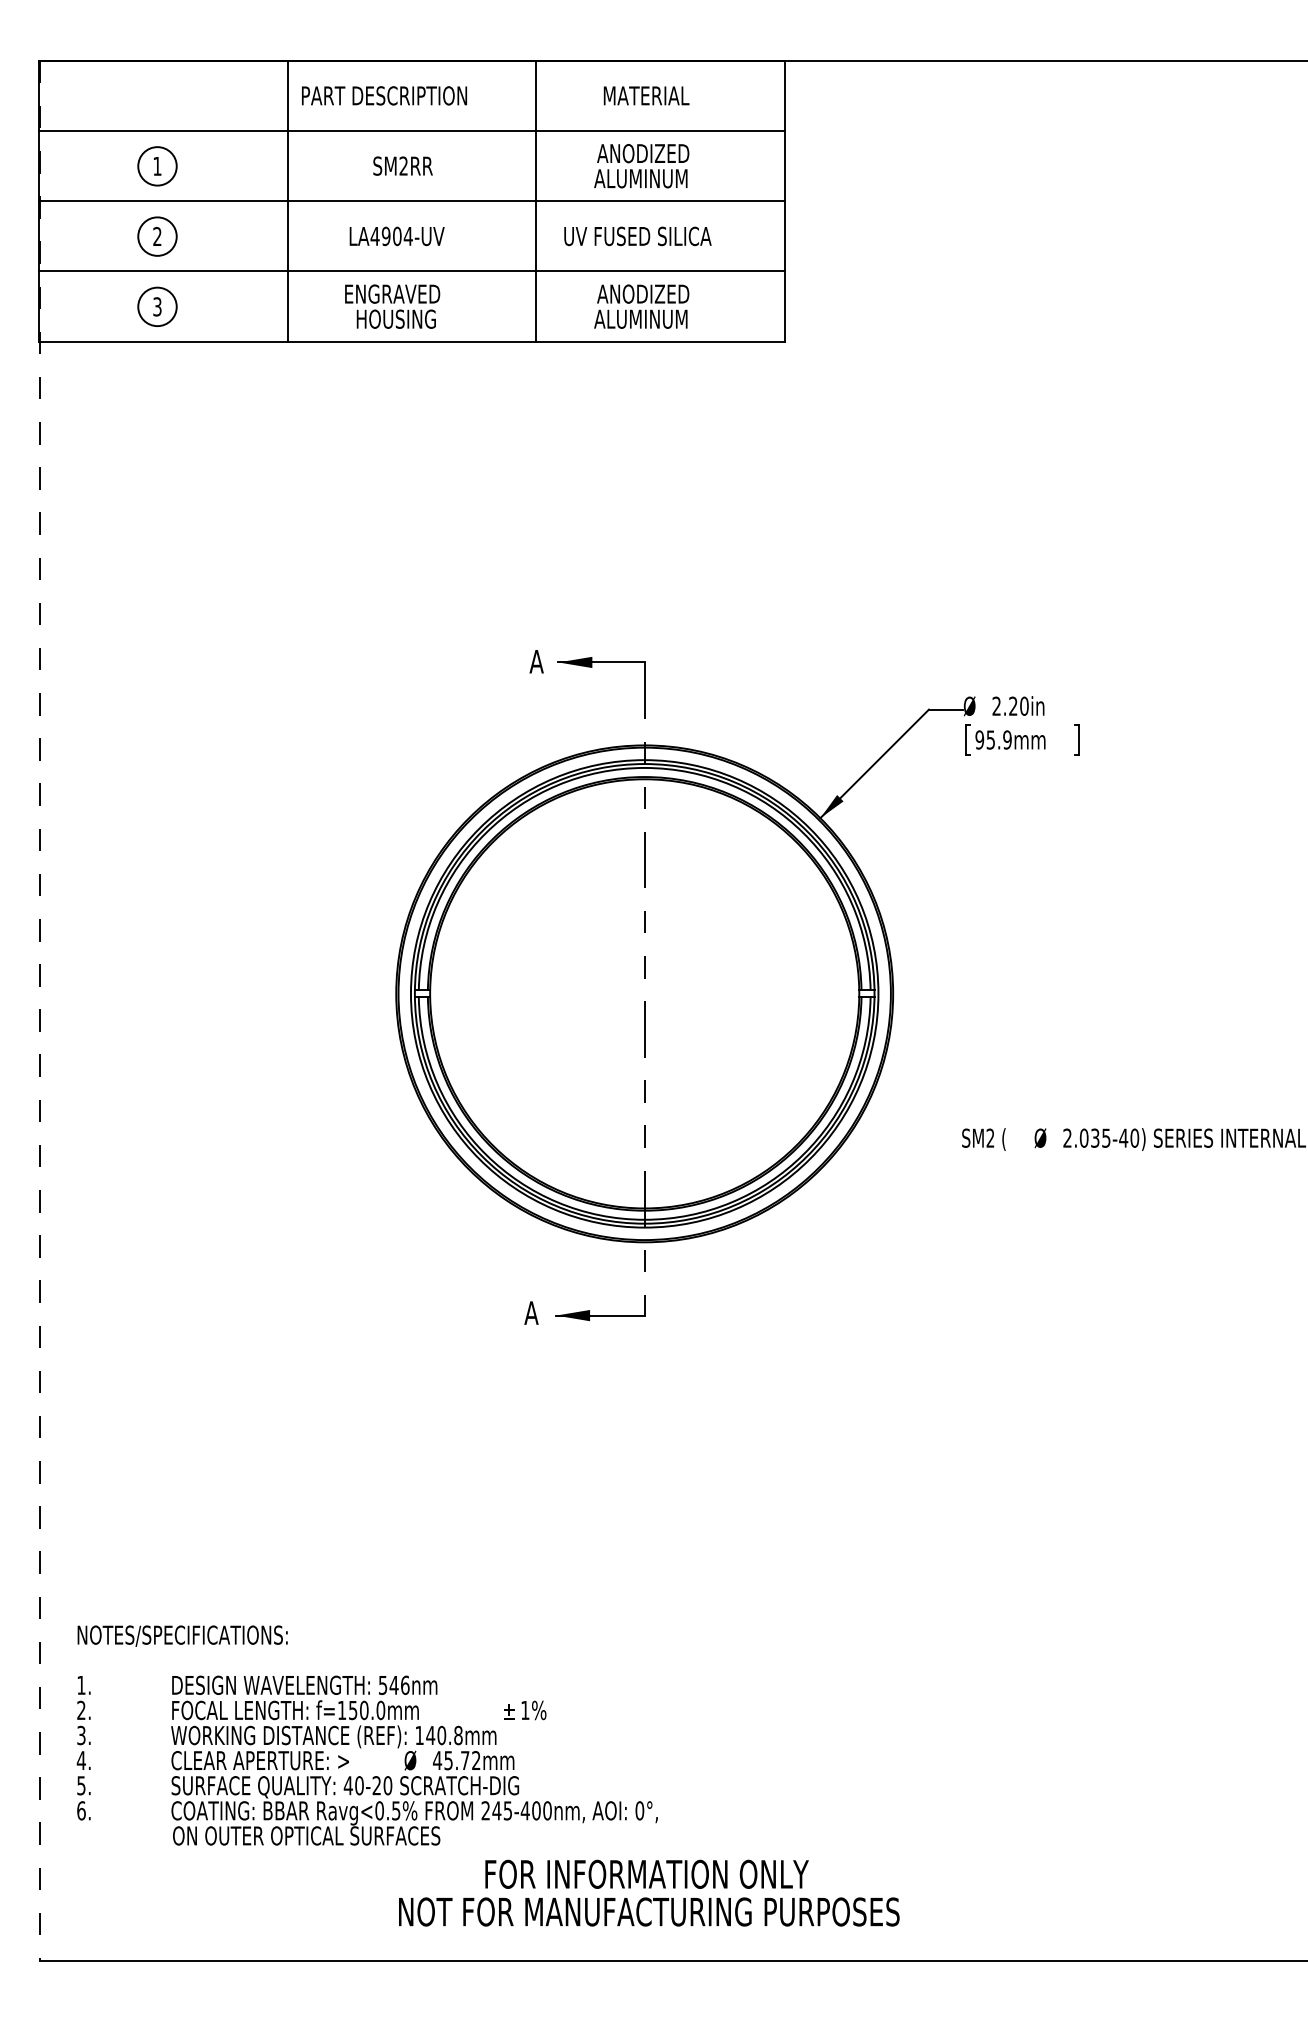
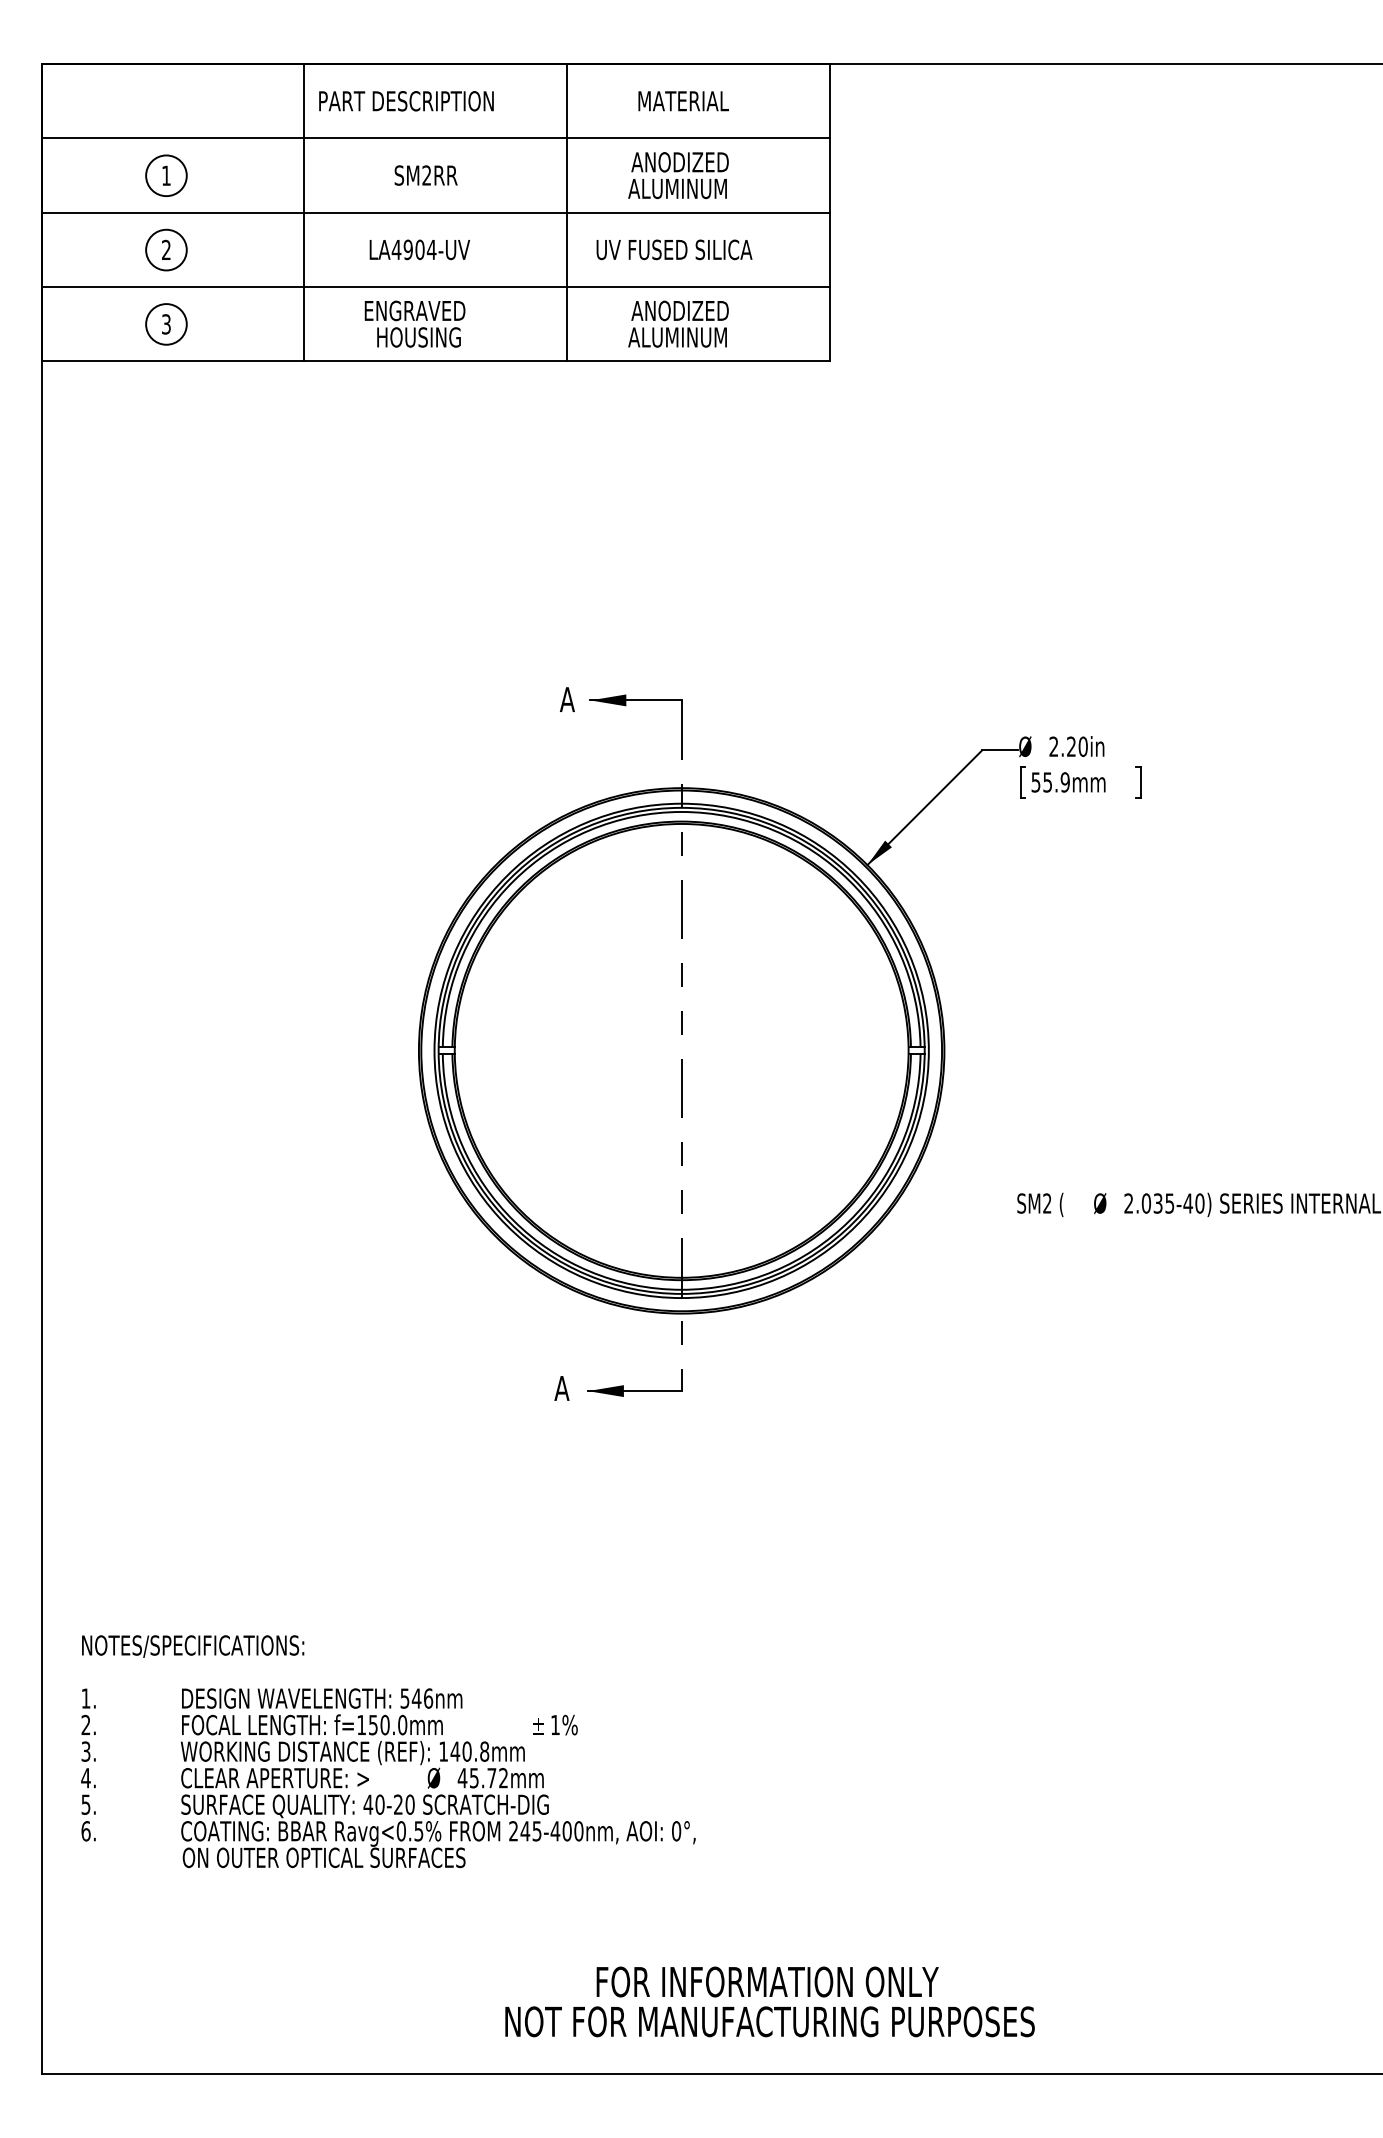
text: (979, 739) -> (1035, 781), 95.9mm -> 55.9mm
line: (39, 1011) -> (41, 1069), dashed -> solid
text: (366, 1735) -> (387, 1751), moved
text: (649, 1892) -> (770, 2001), moved

